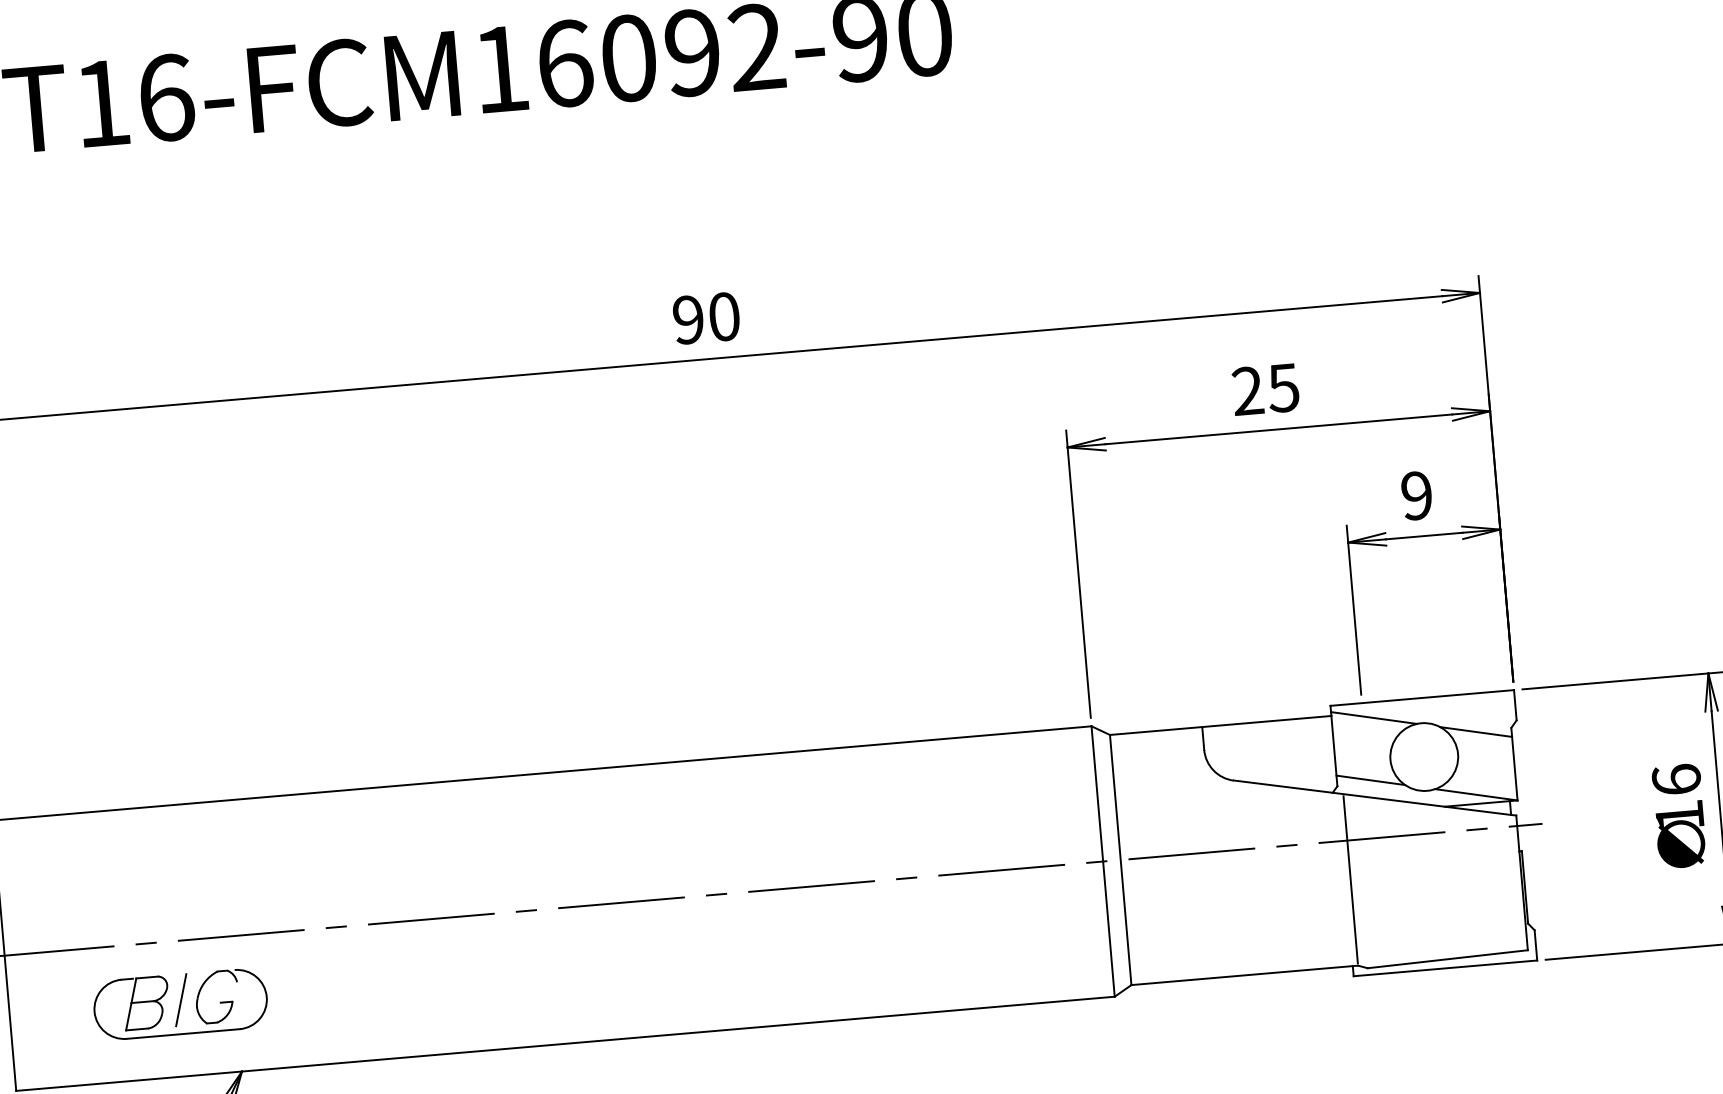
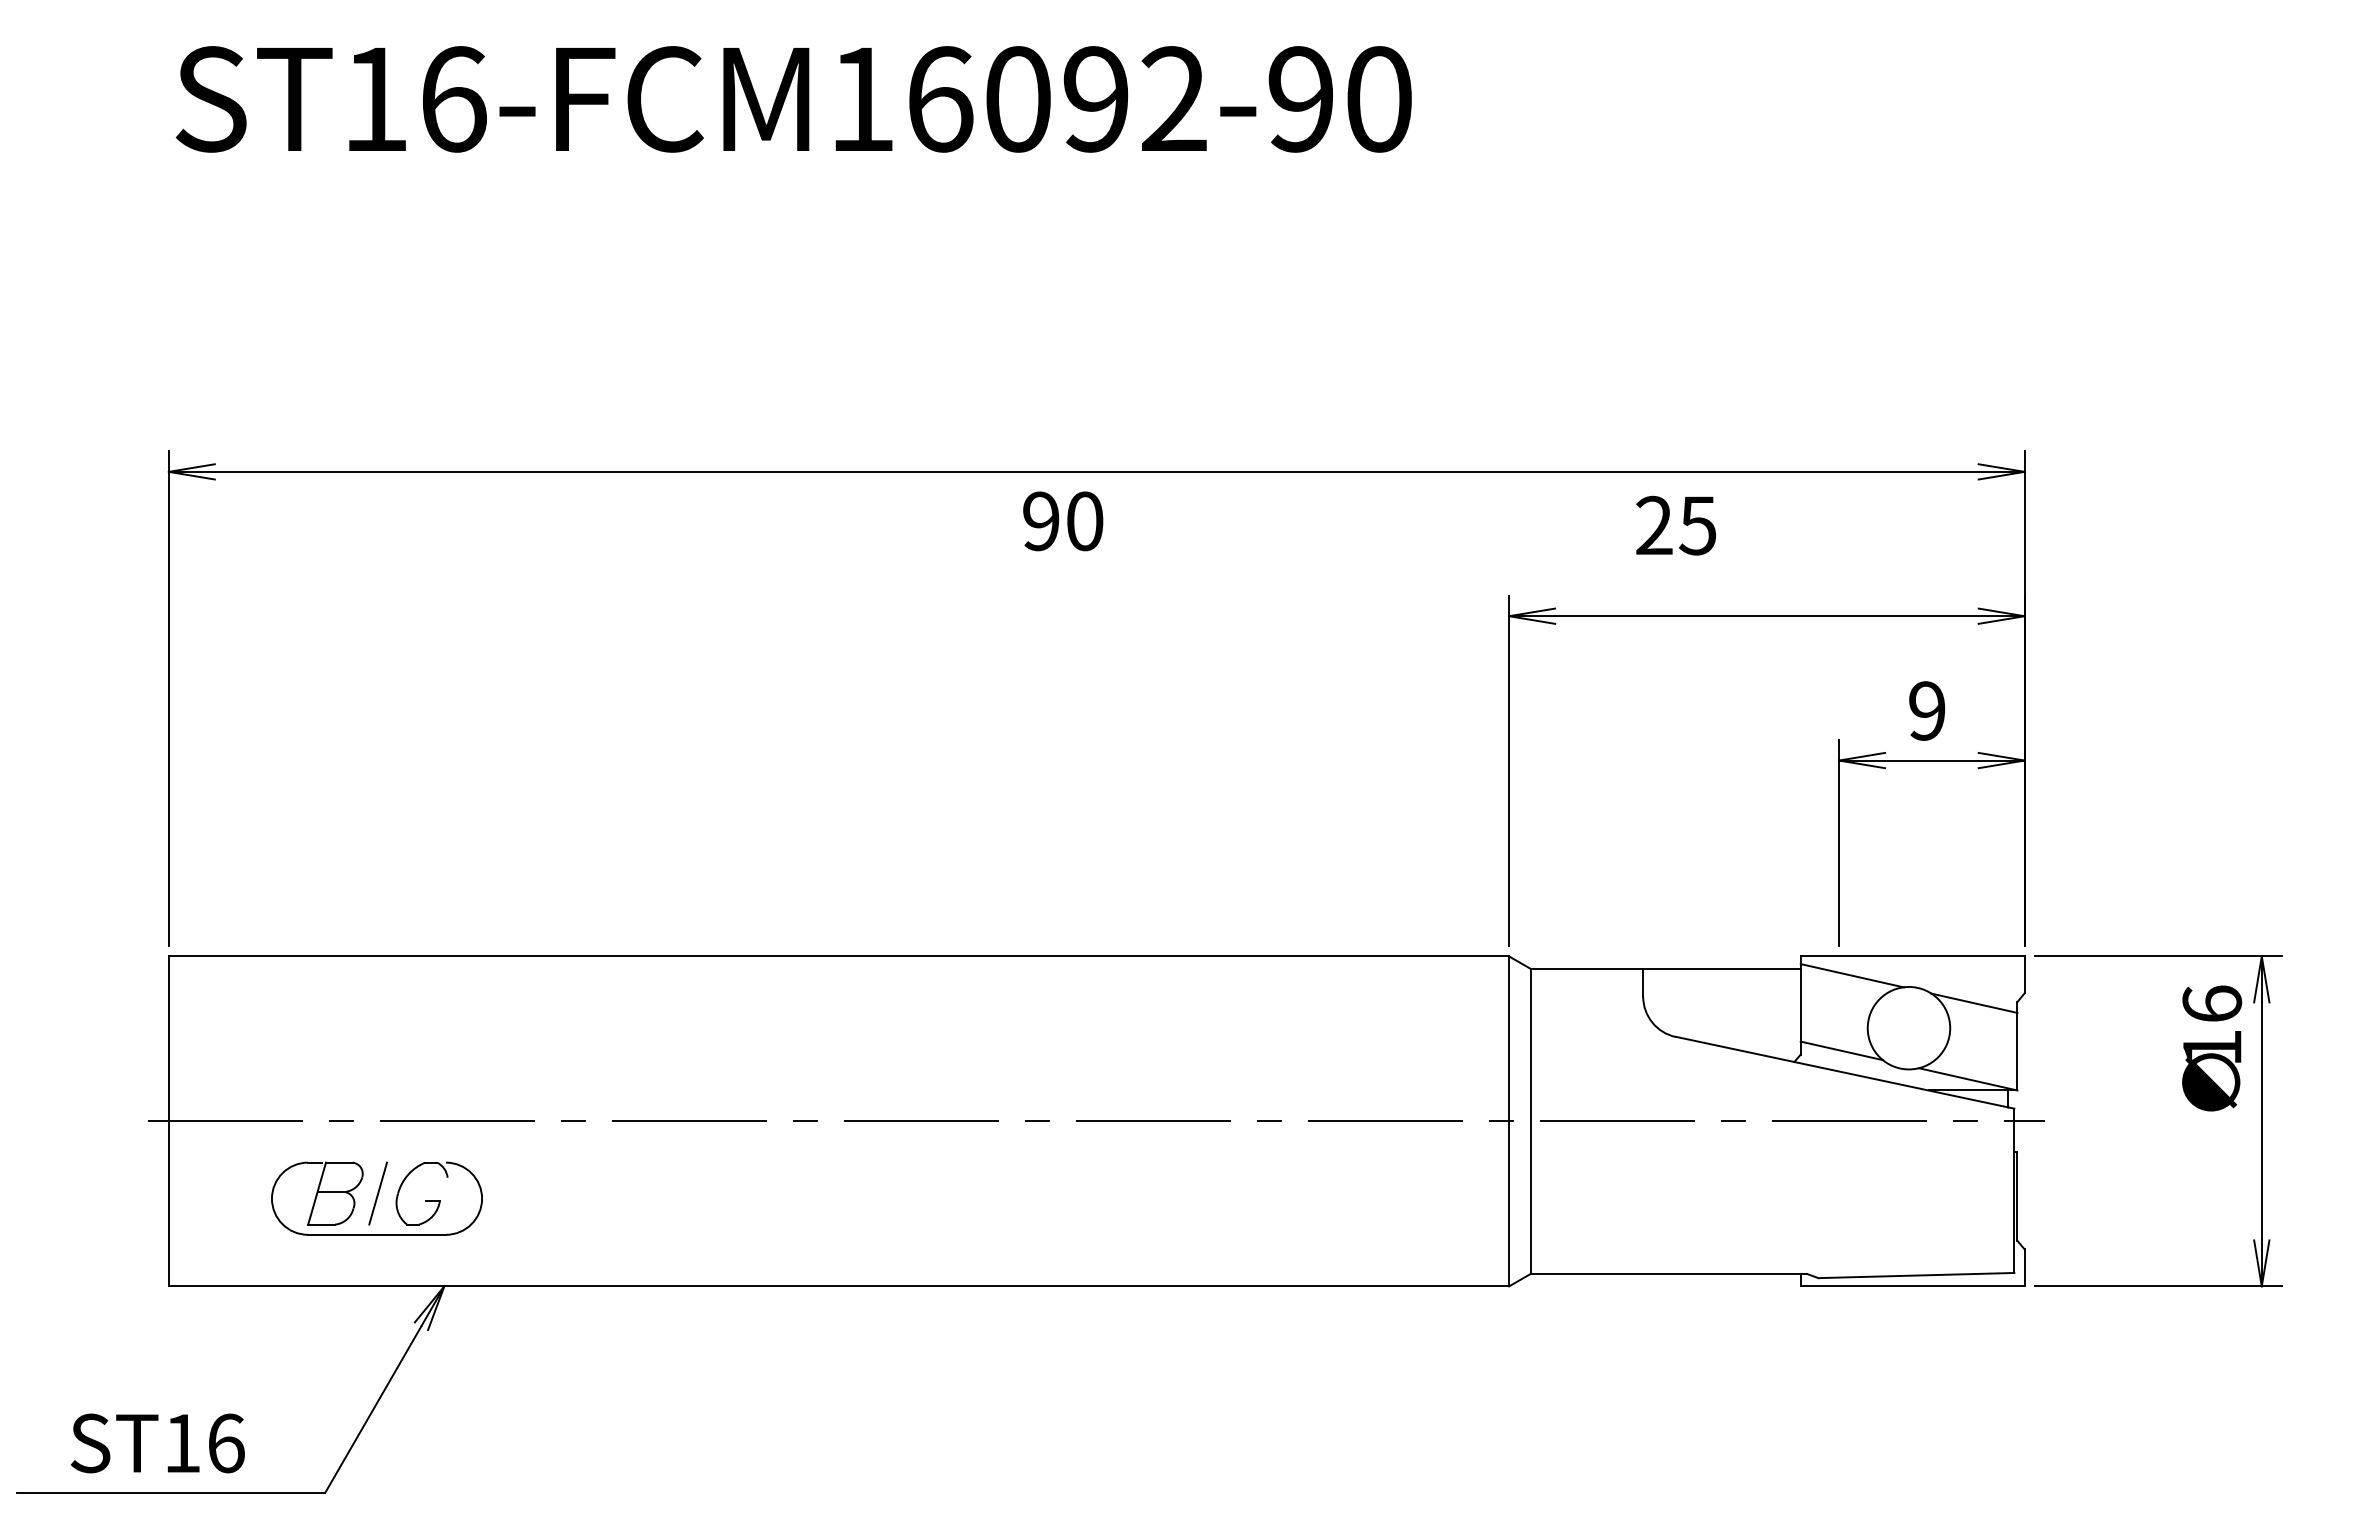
text: (706, 318) -> (1063, 521), moved
text: (1265, 389) -> (1675, 525), moved
text: (1679, 816) -> (2212, 1048), moved
line: (1350, 879) -> (1807, 1168), removed

